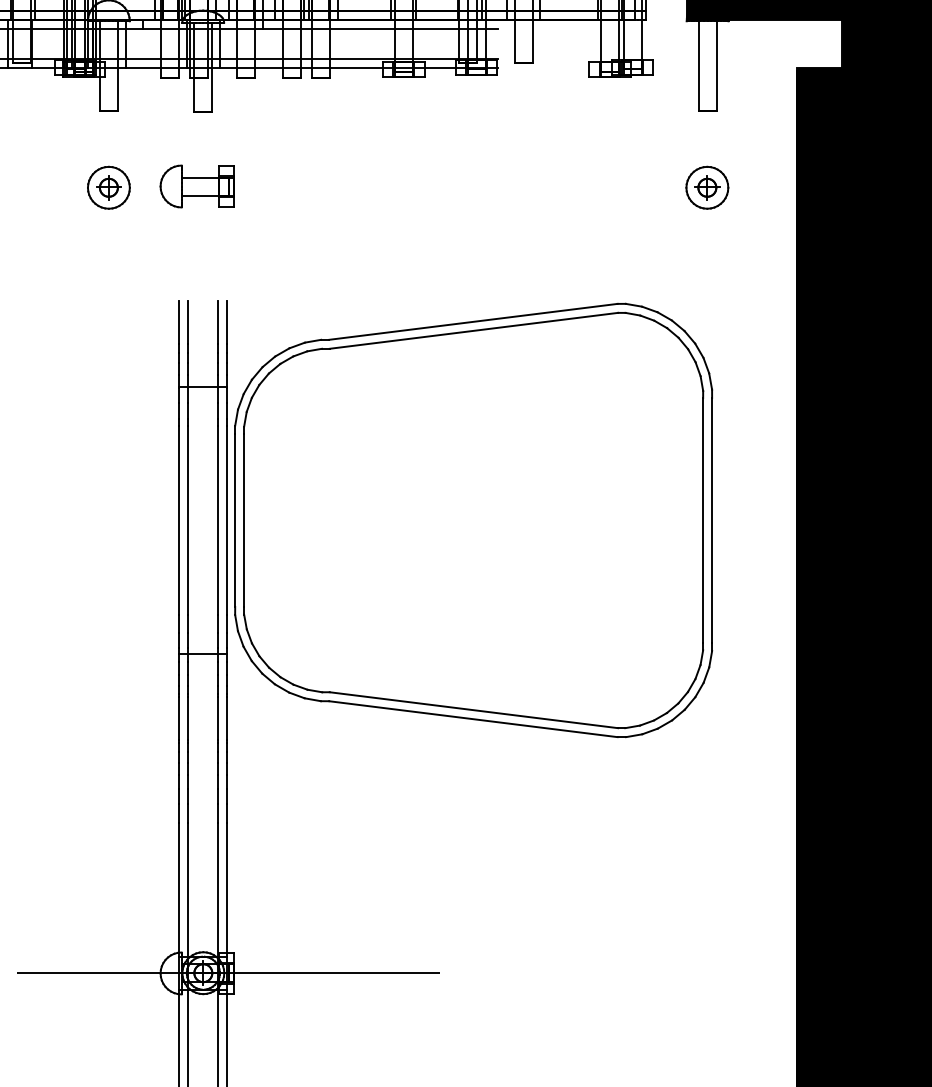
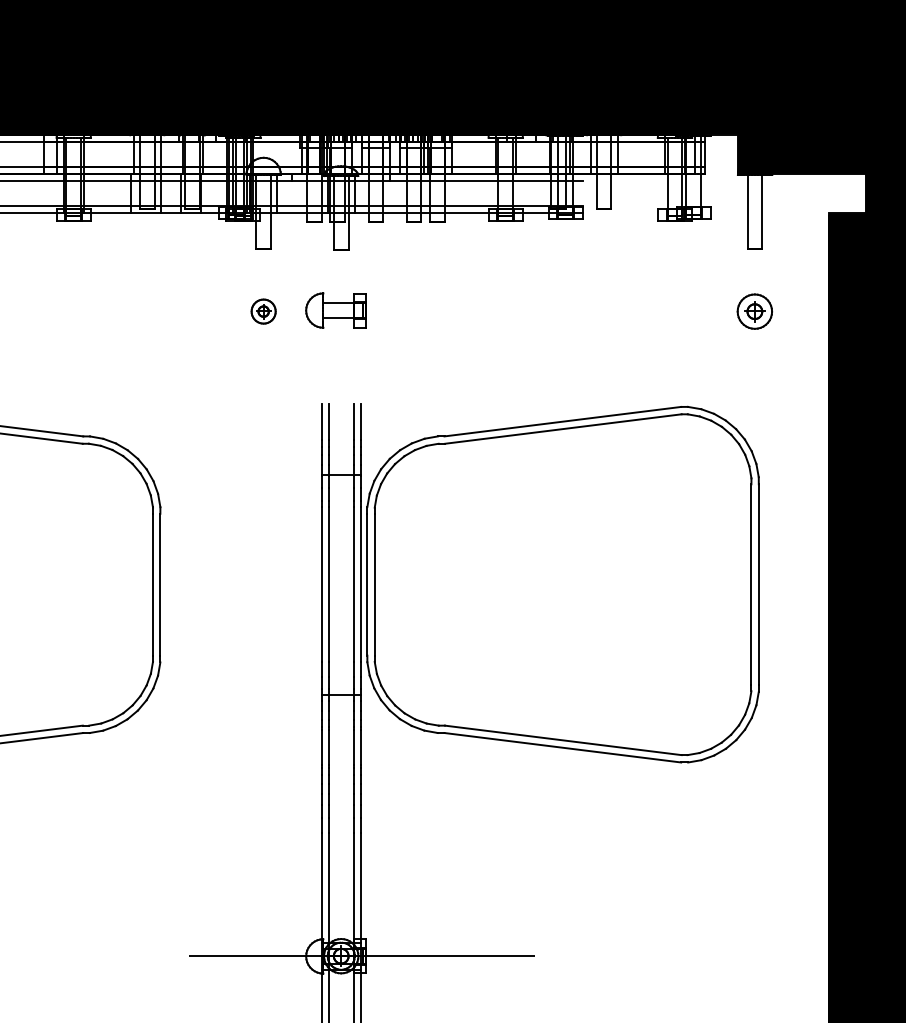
part: (108, 187) -> (263, 311), size x0.7

